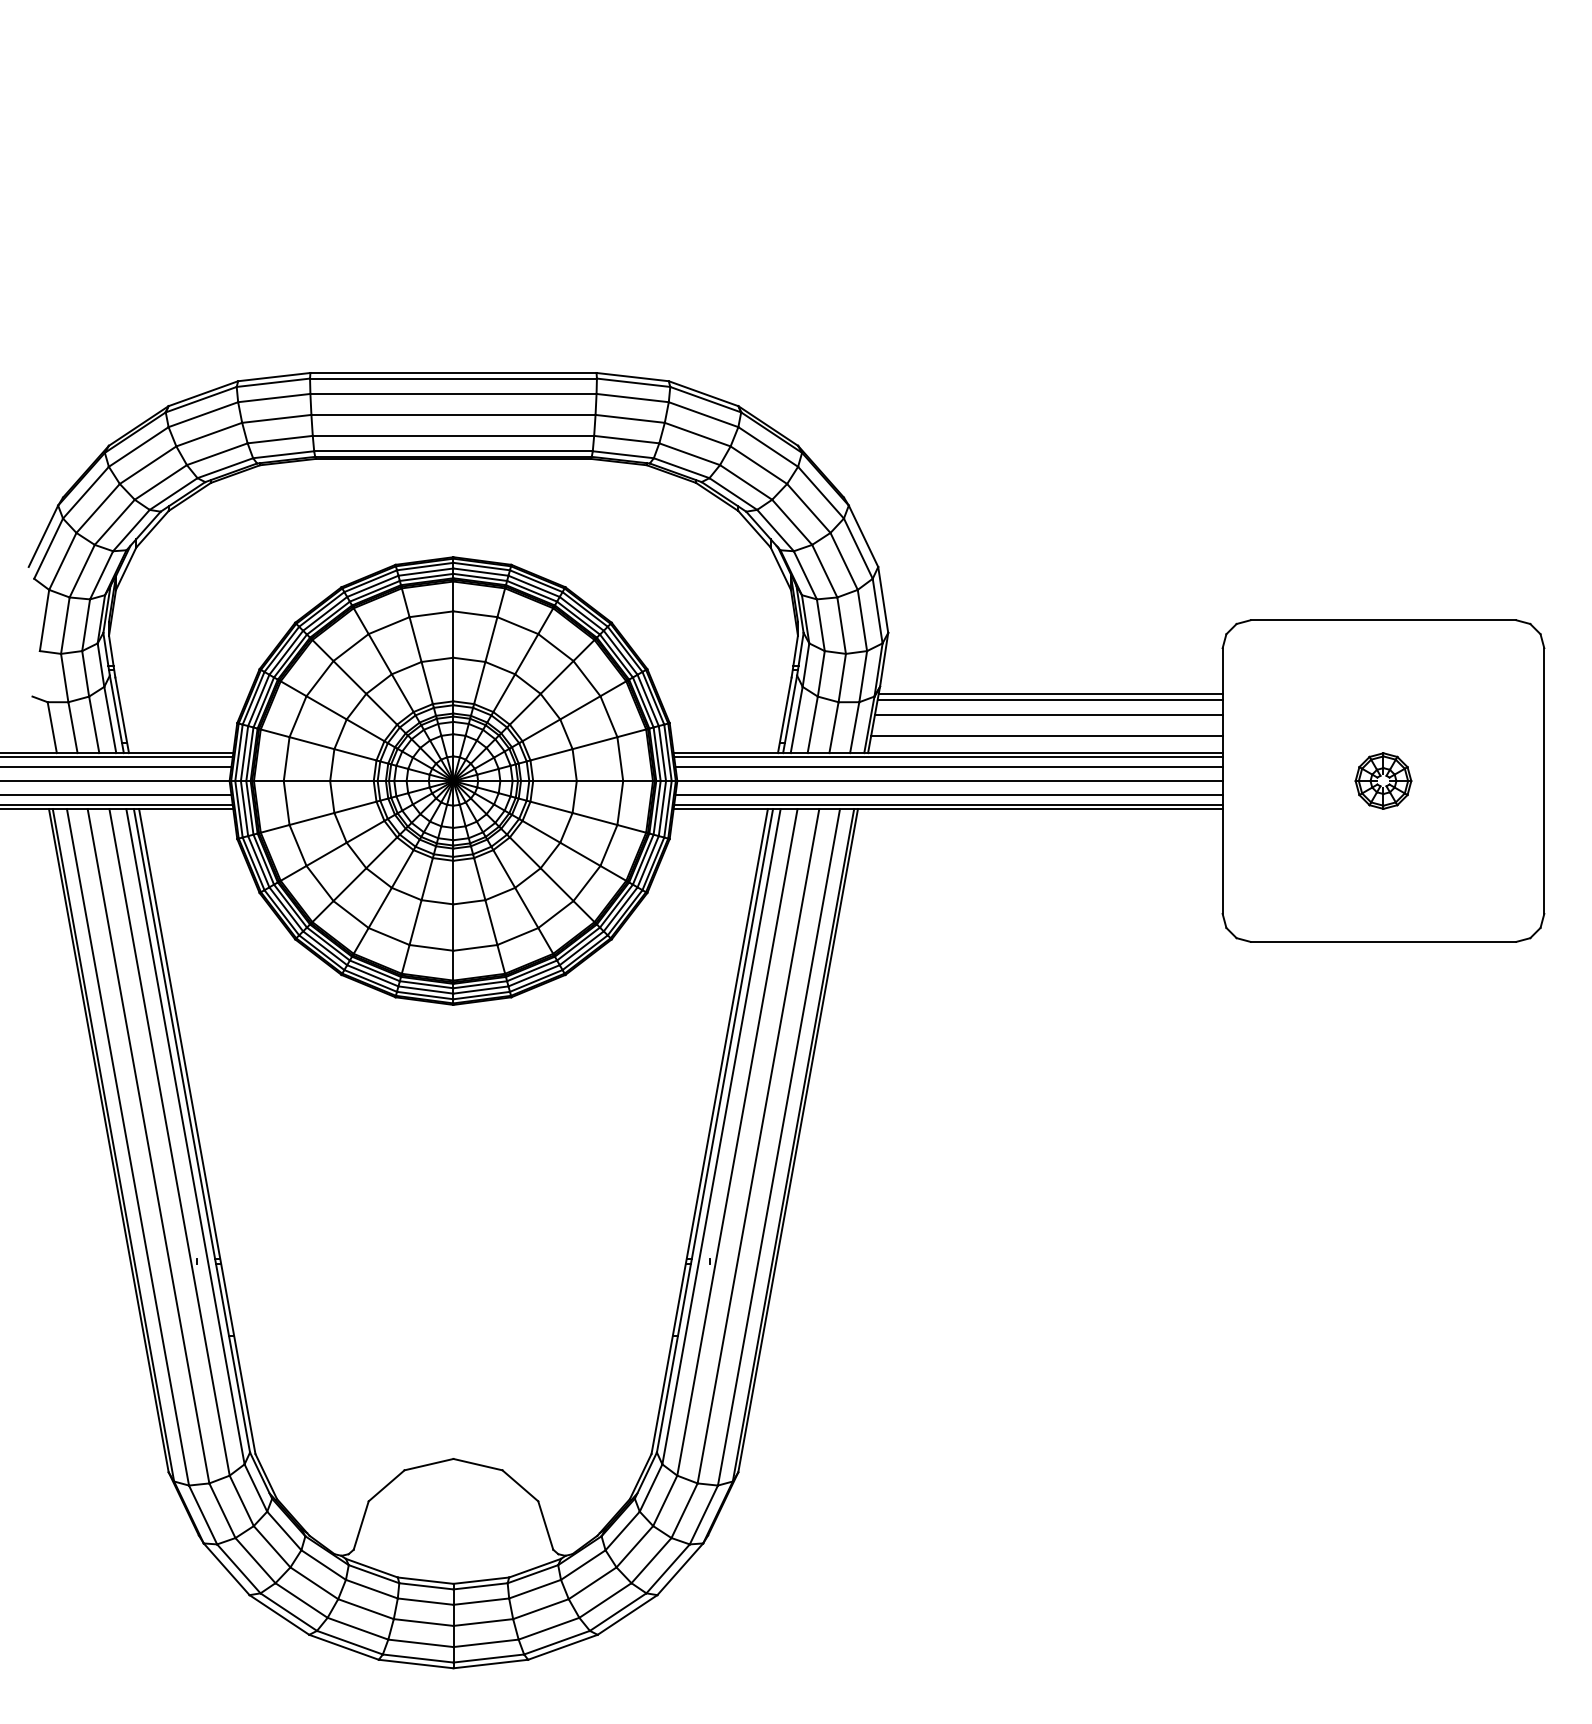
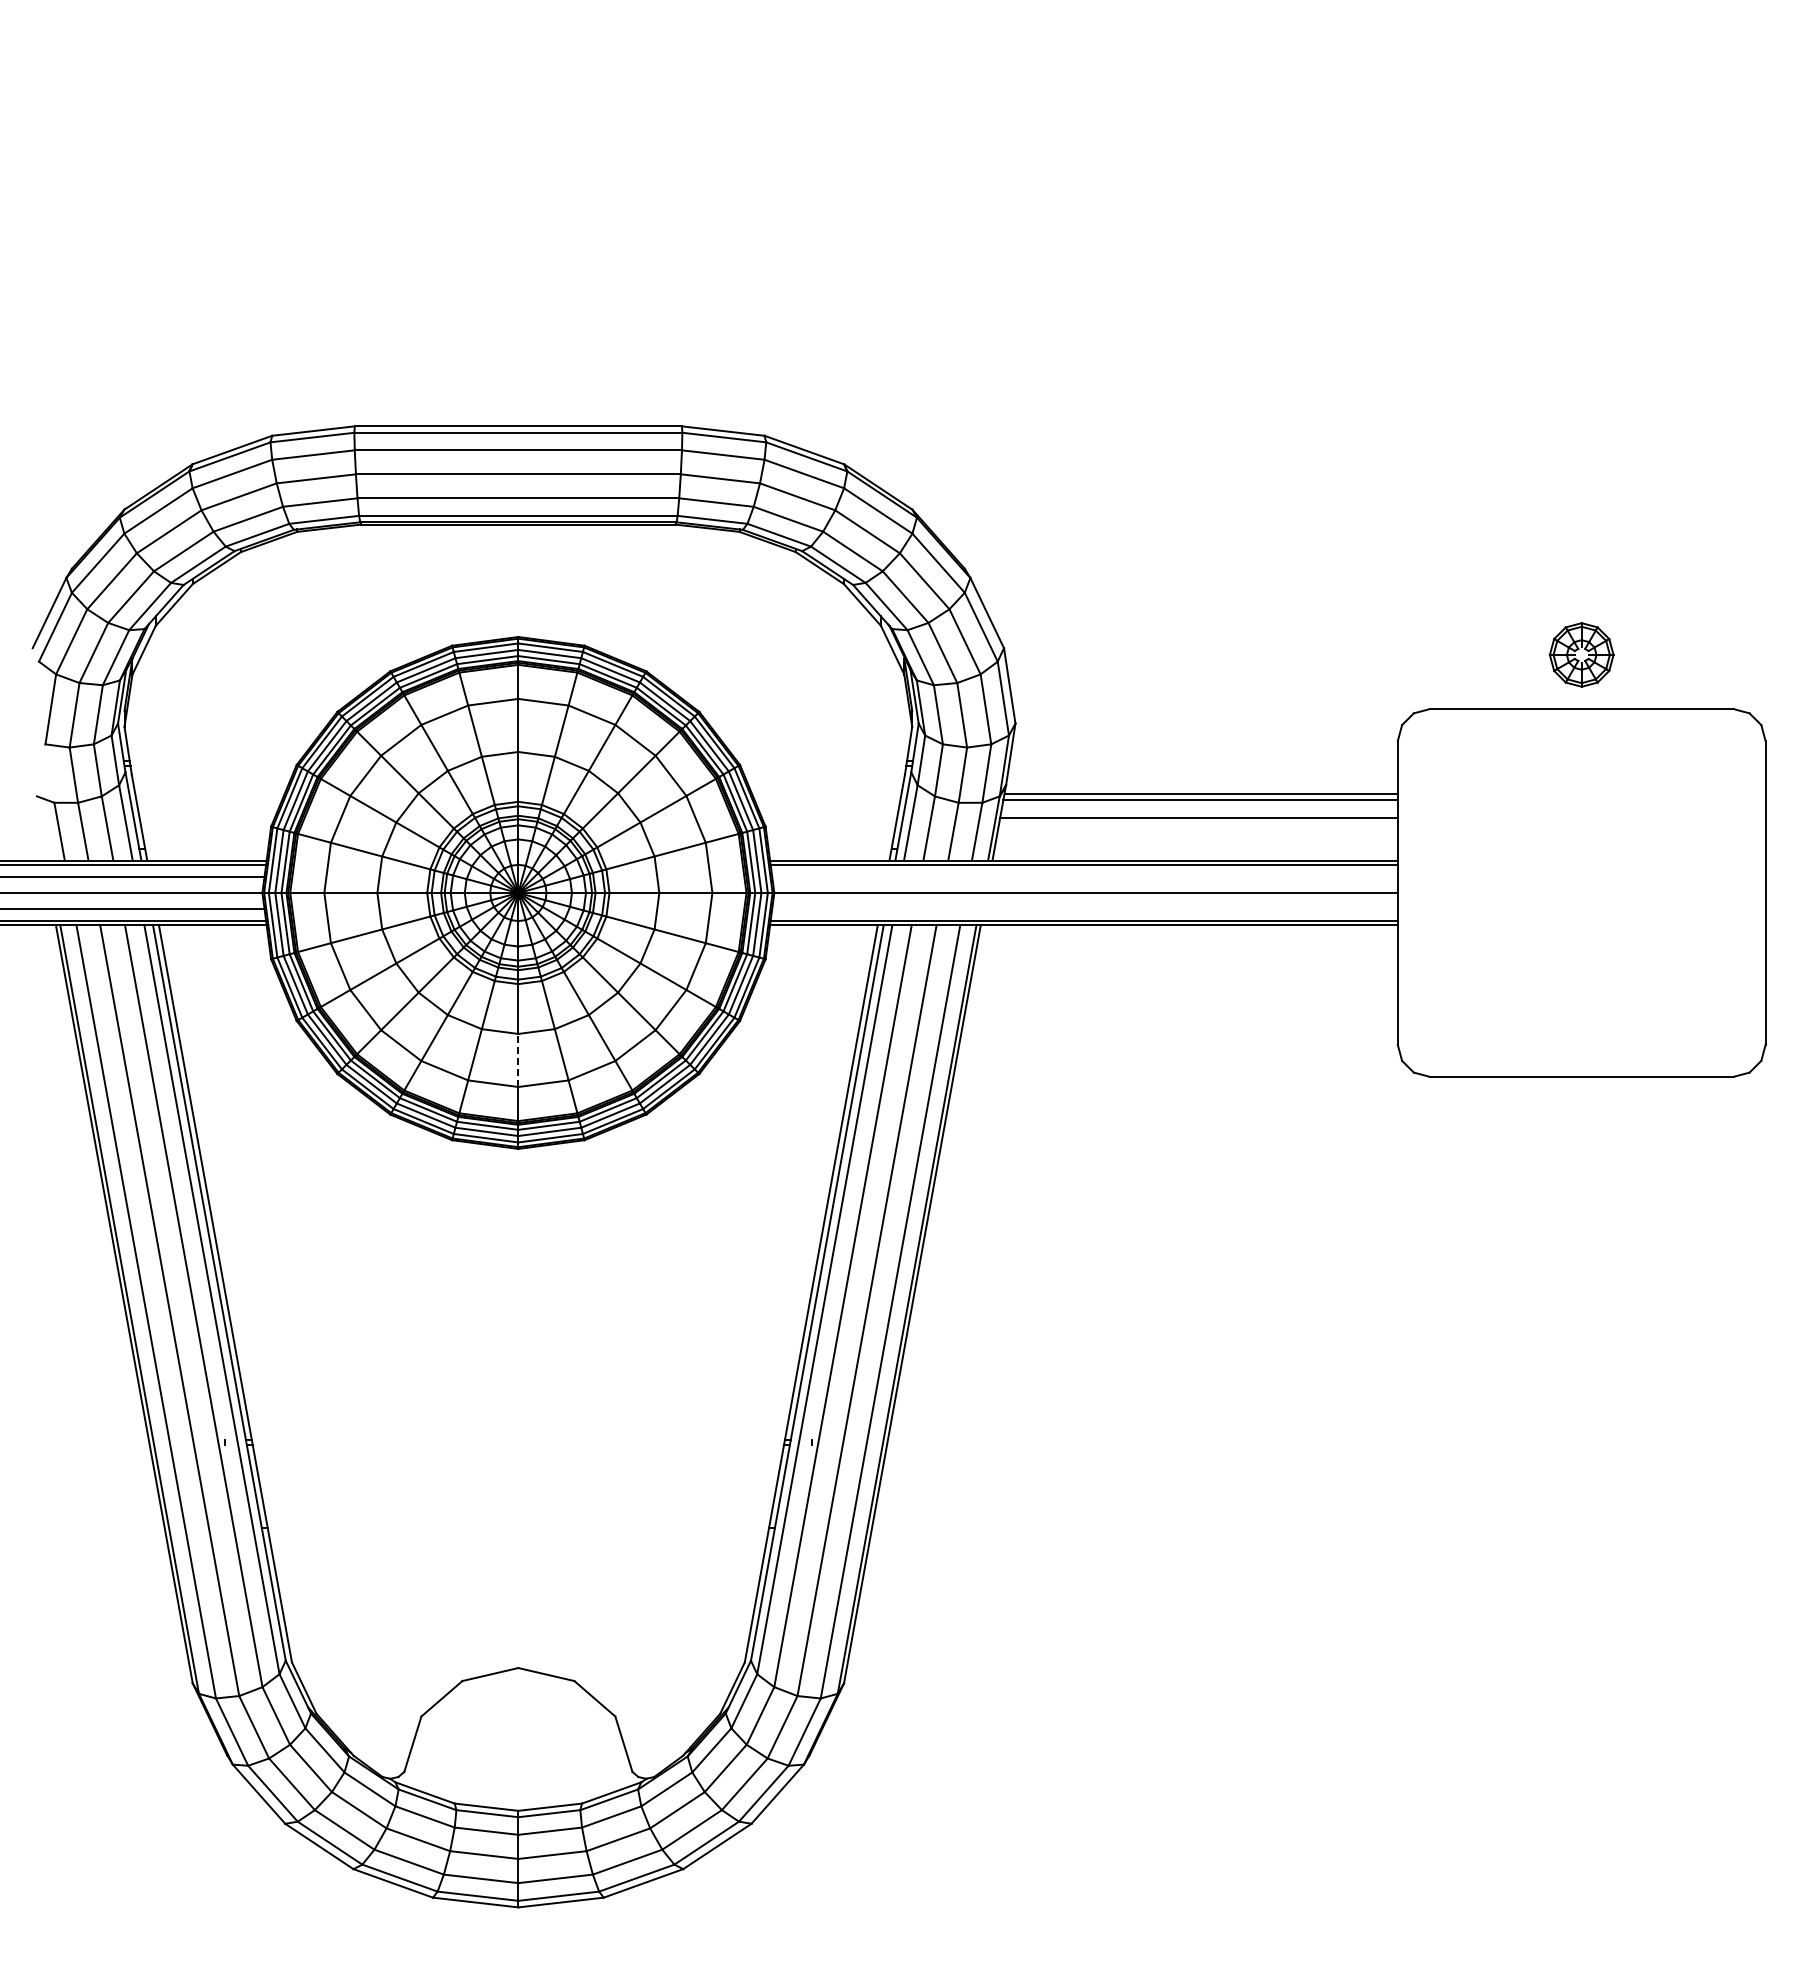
line: (1046, 736) -> (1196, 841), removed
line: (948, 766) -> (1084, 876), removed
part: (1383, 780) -> (1581, 654), moved
line: (948, 794) -> (1084, 908), removed
line: (453, 927) -> (518, 1060), solid -> dashed

